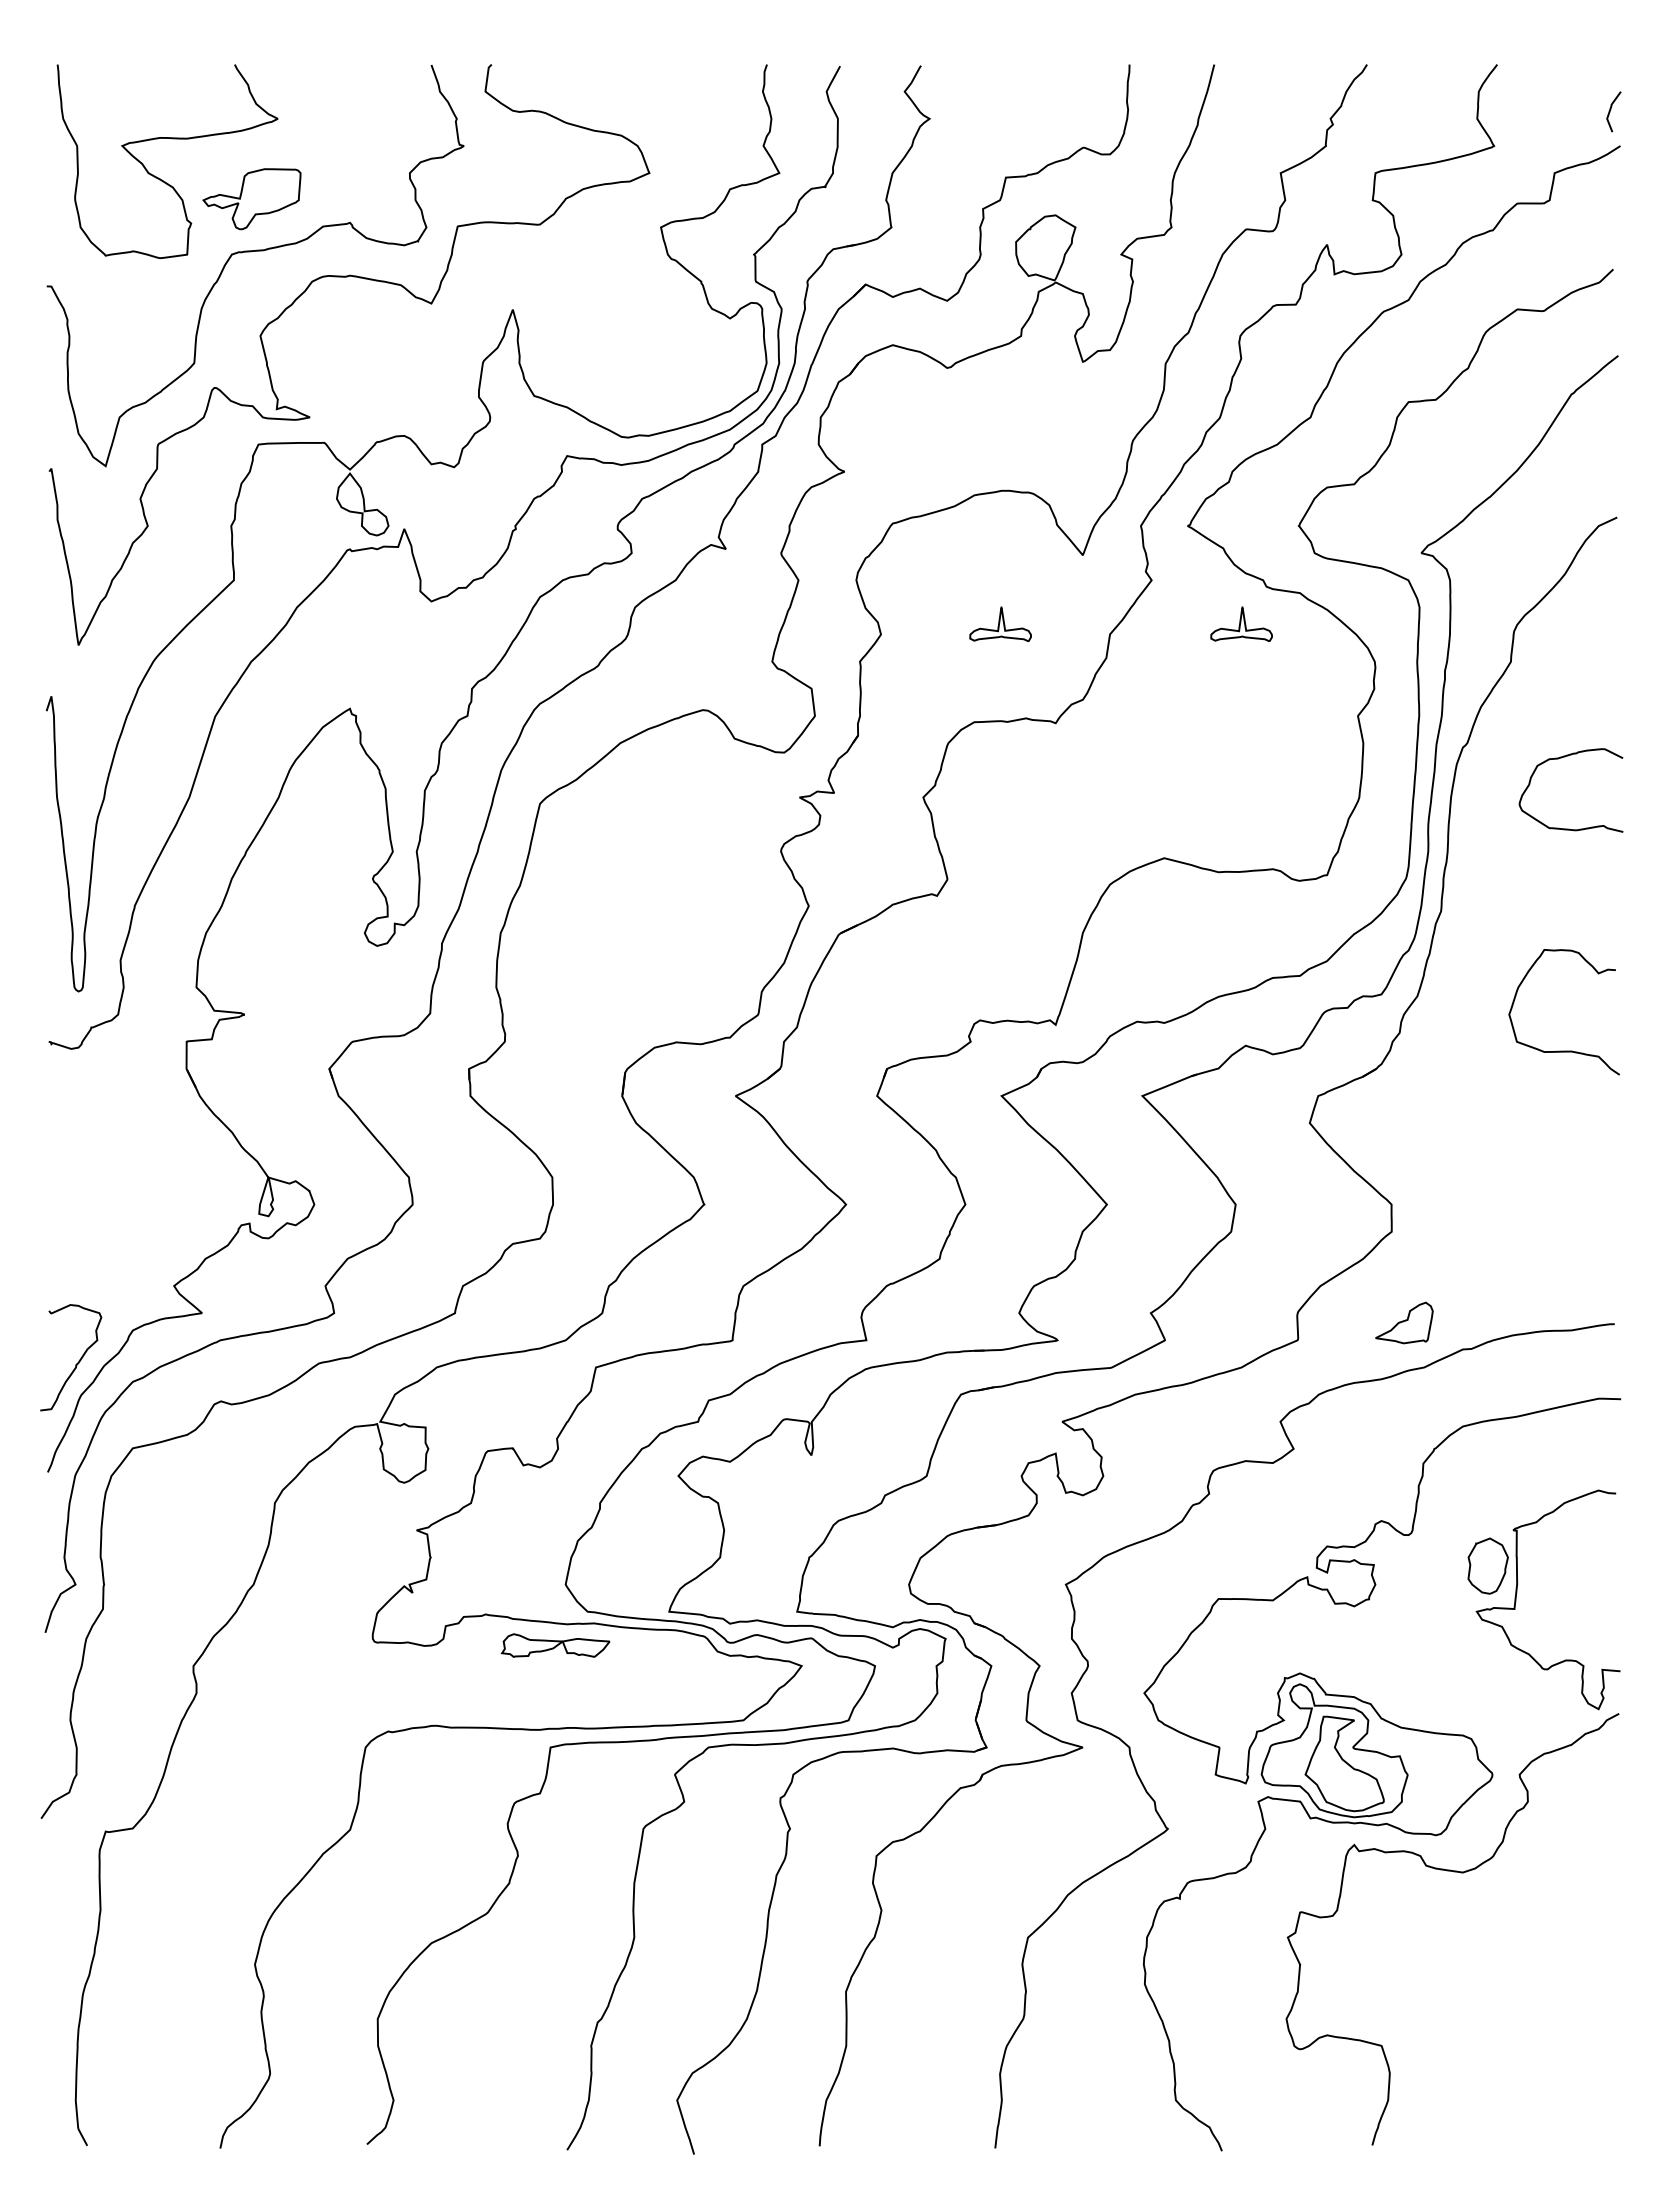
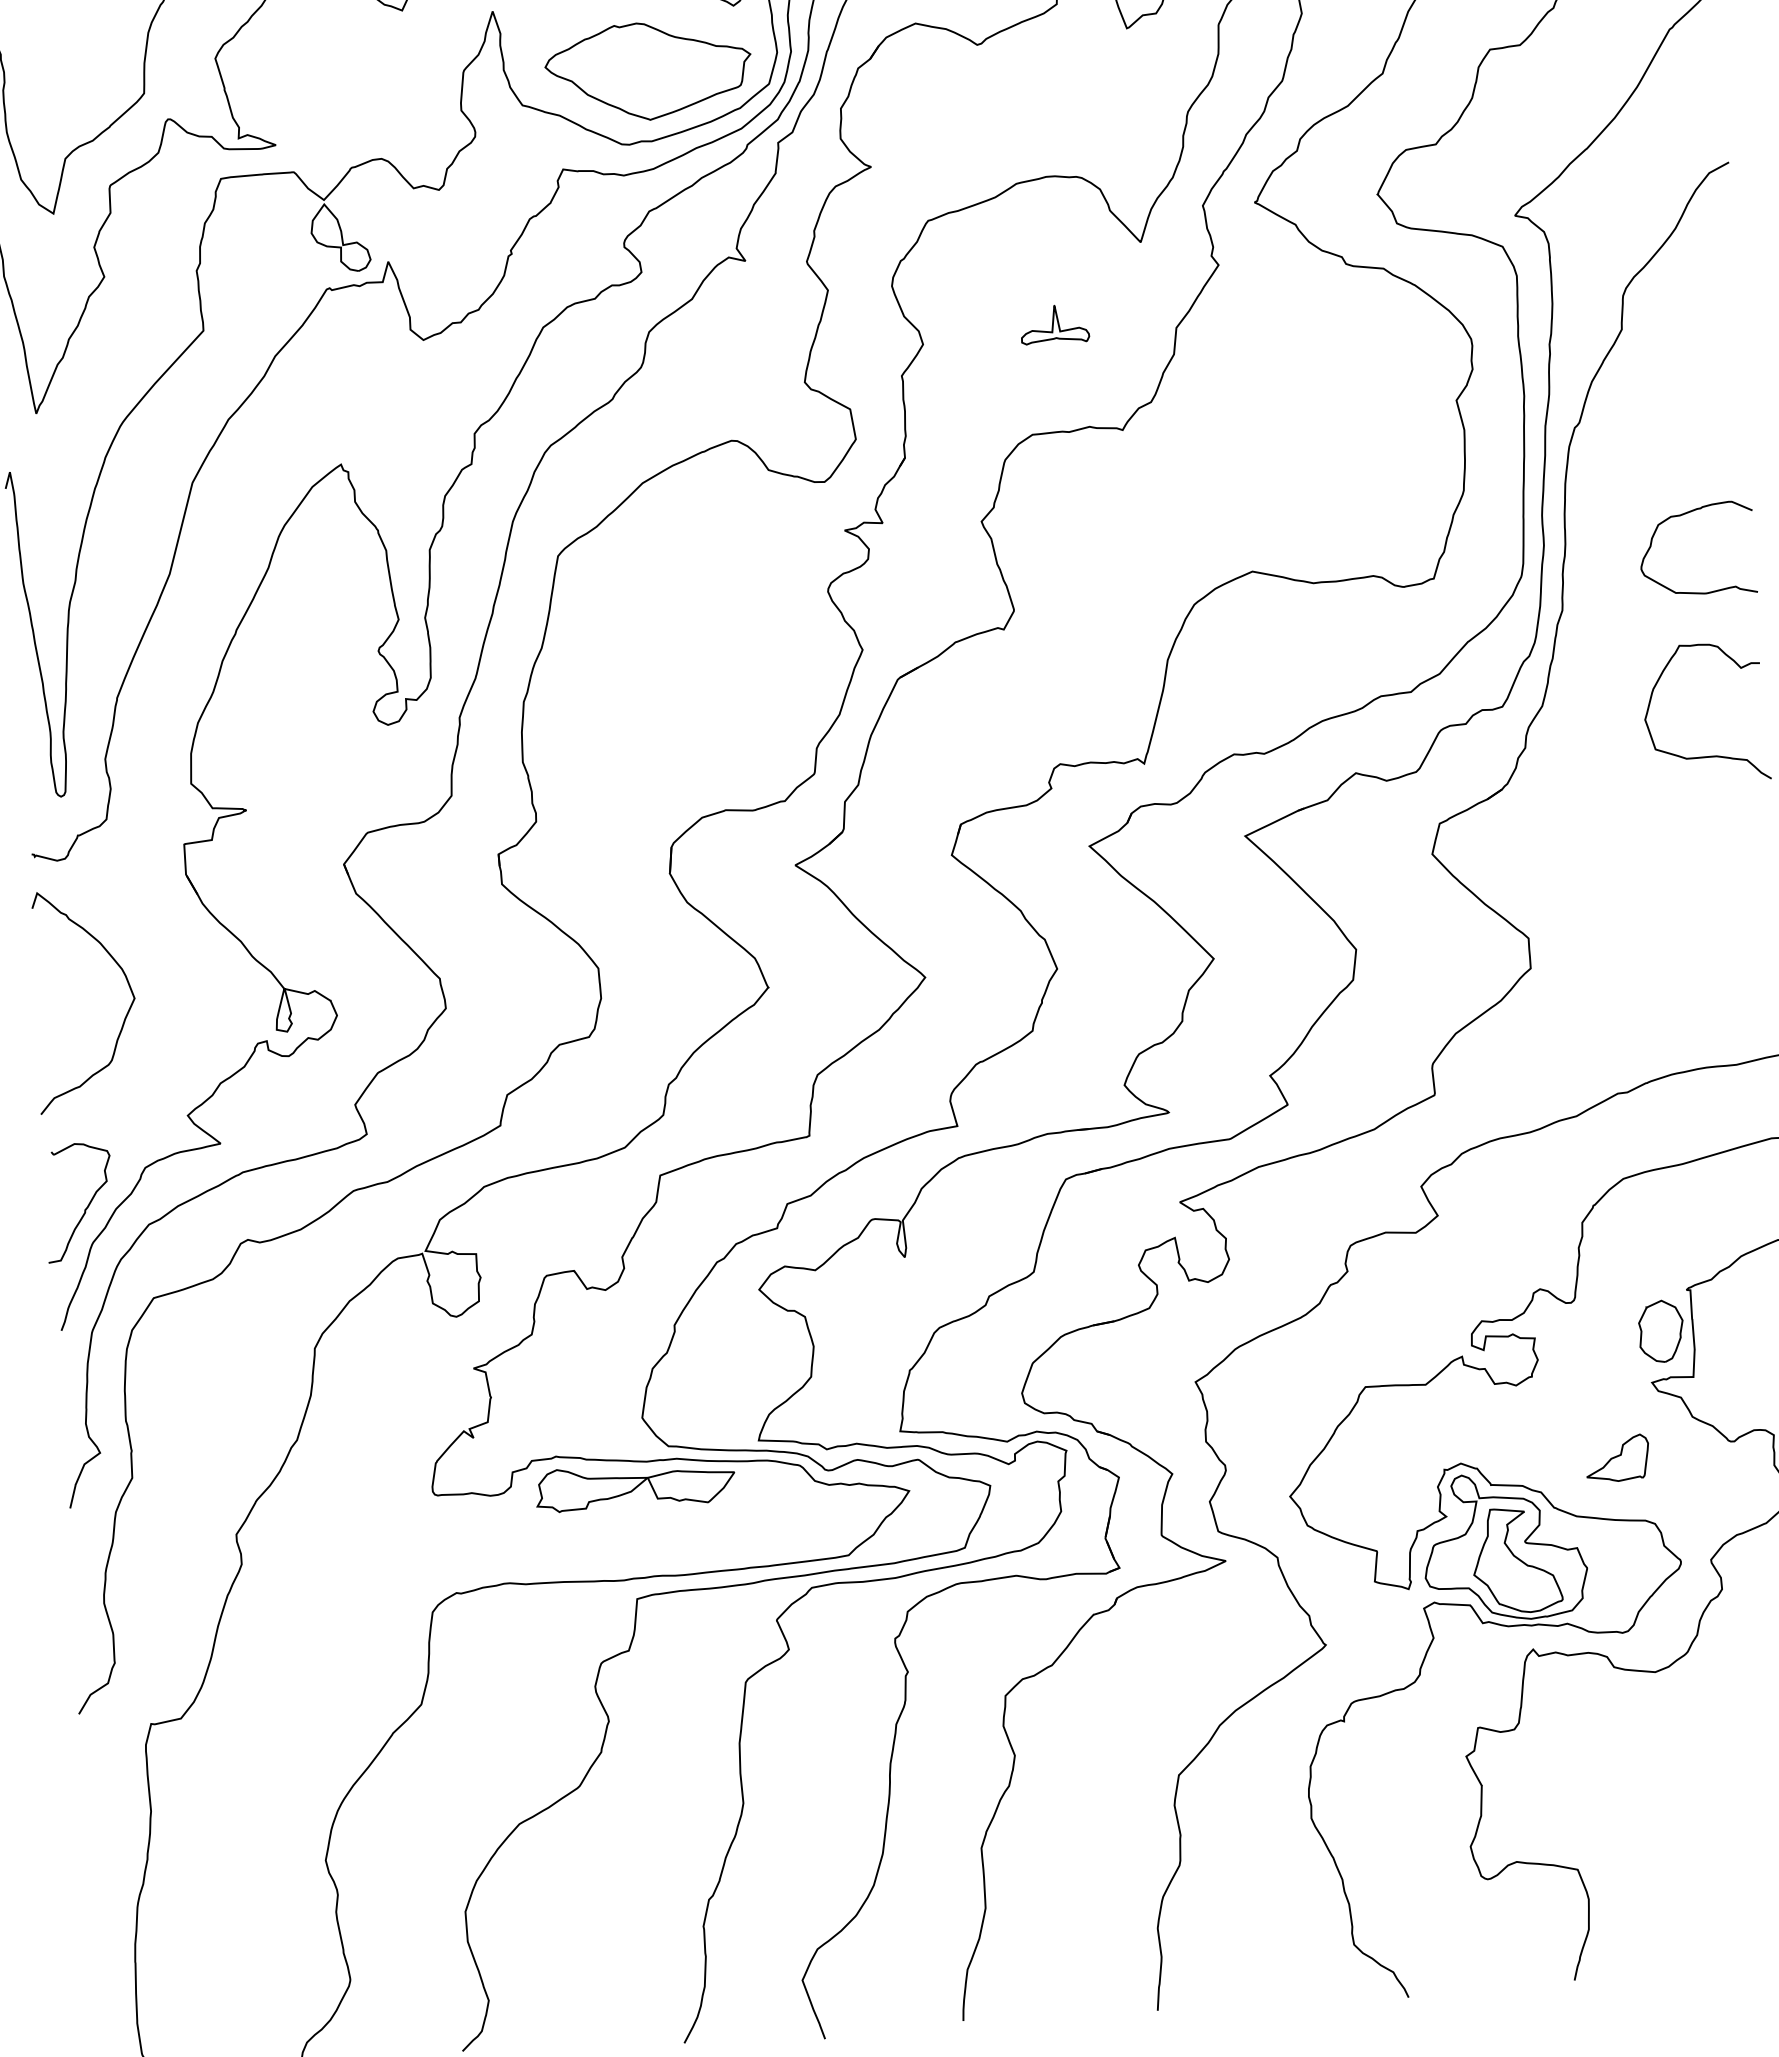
part: (649, 372) -> (648, 71), added
part: (1241, 623) -> (1321, 306), removed
curve: (1561, 758) -> (1684, 515), moved
curve: (123, 1192) -> (125, 1015), added
part: (1404, 1322) -> (1617, 1457), moved
part: (555, 1645) -> (635, 1485), size x1.67

